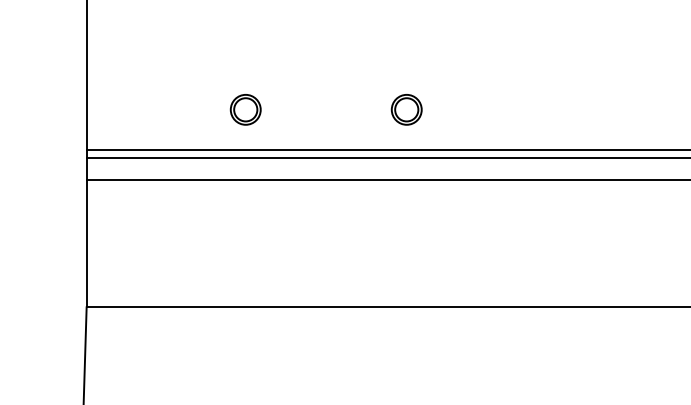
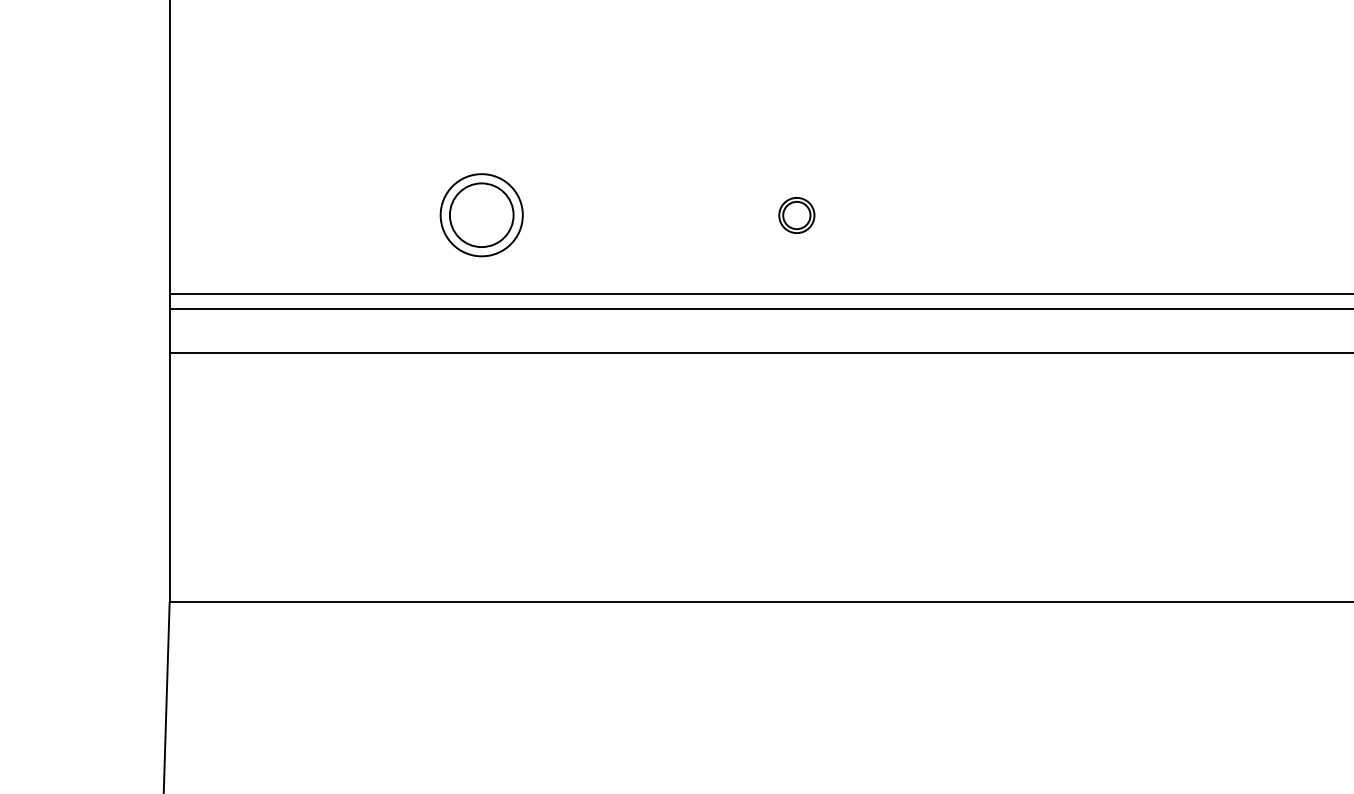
part: (245, 109) -> (481, 214), size x1.4
part: (406, 109) -> (796, 214), size x0.6

